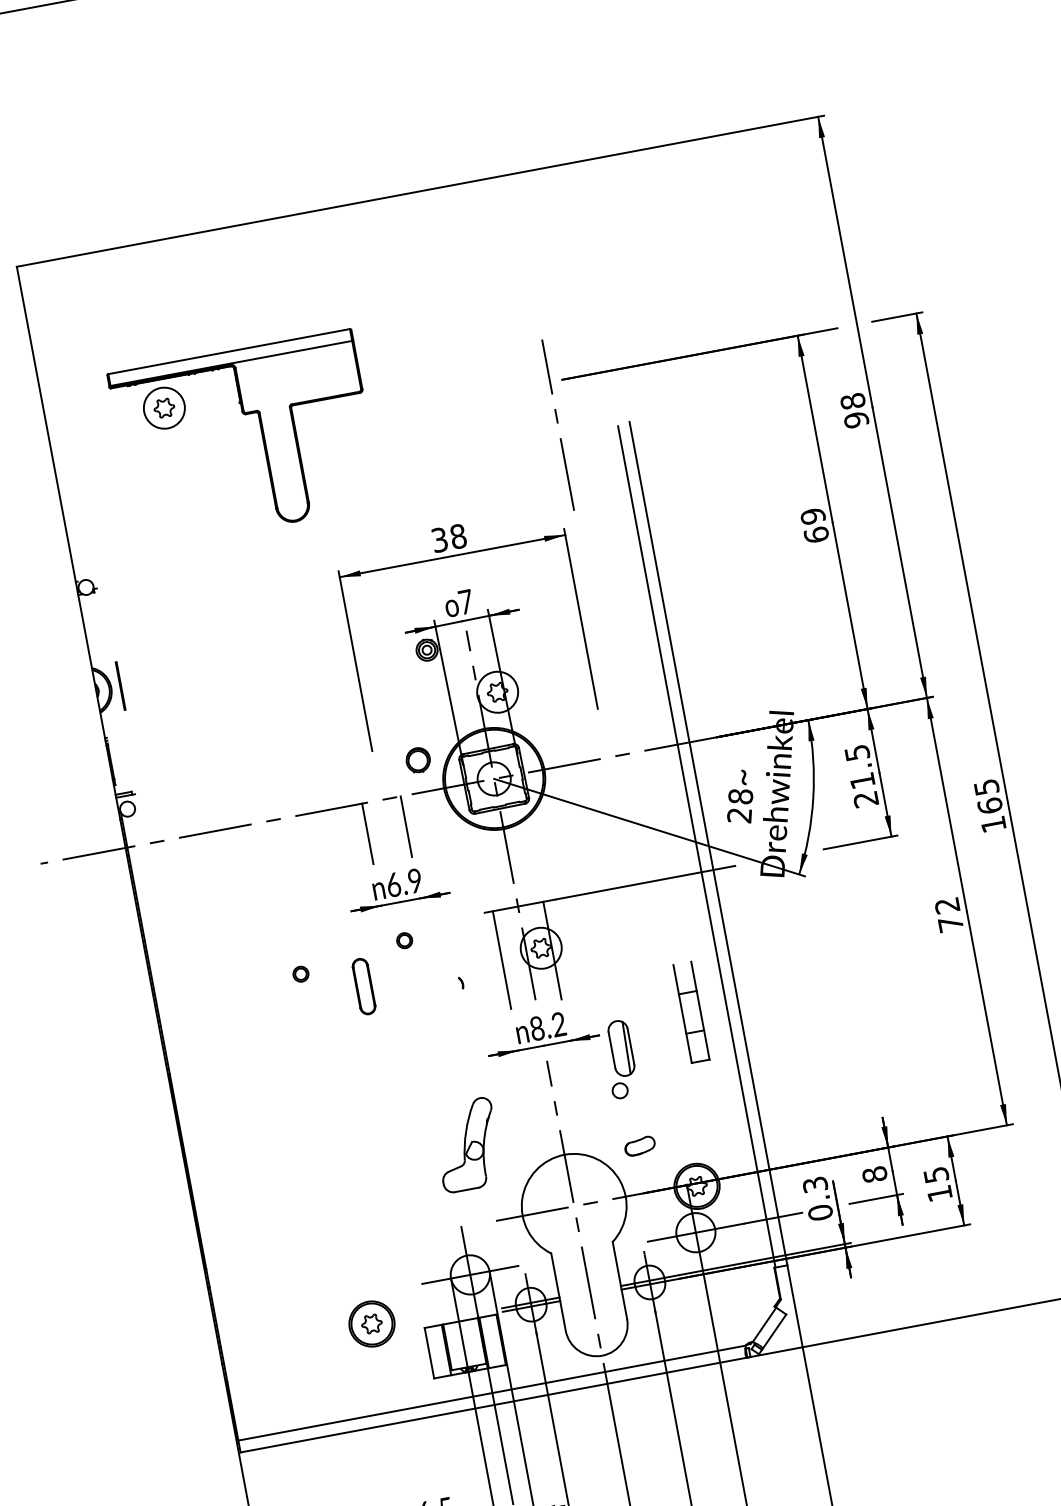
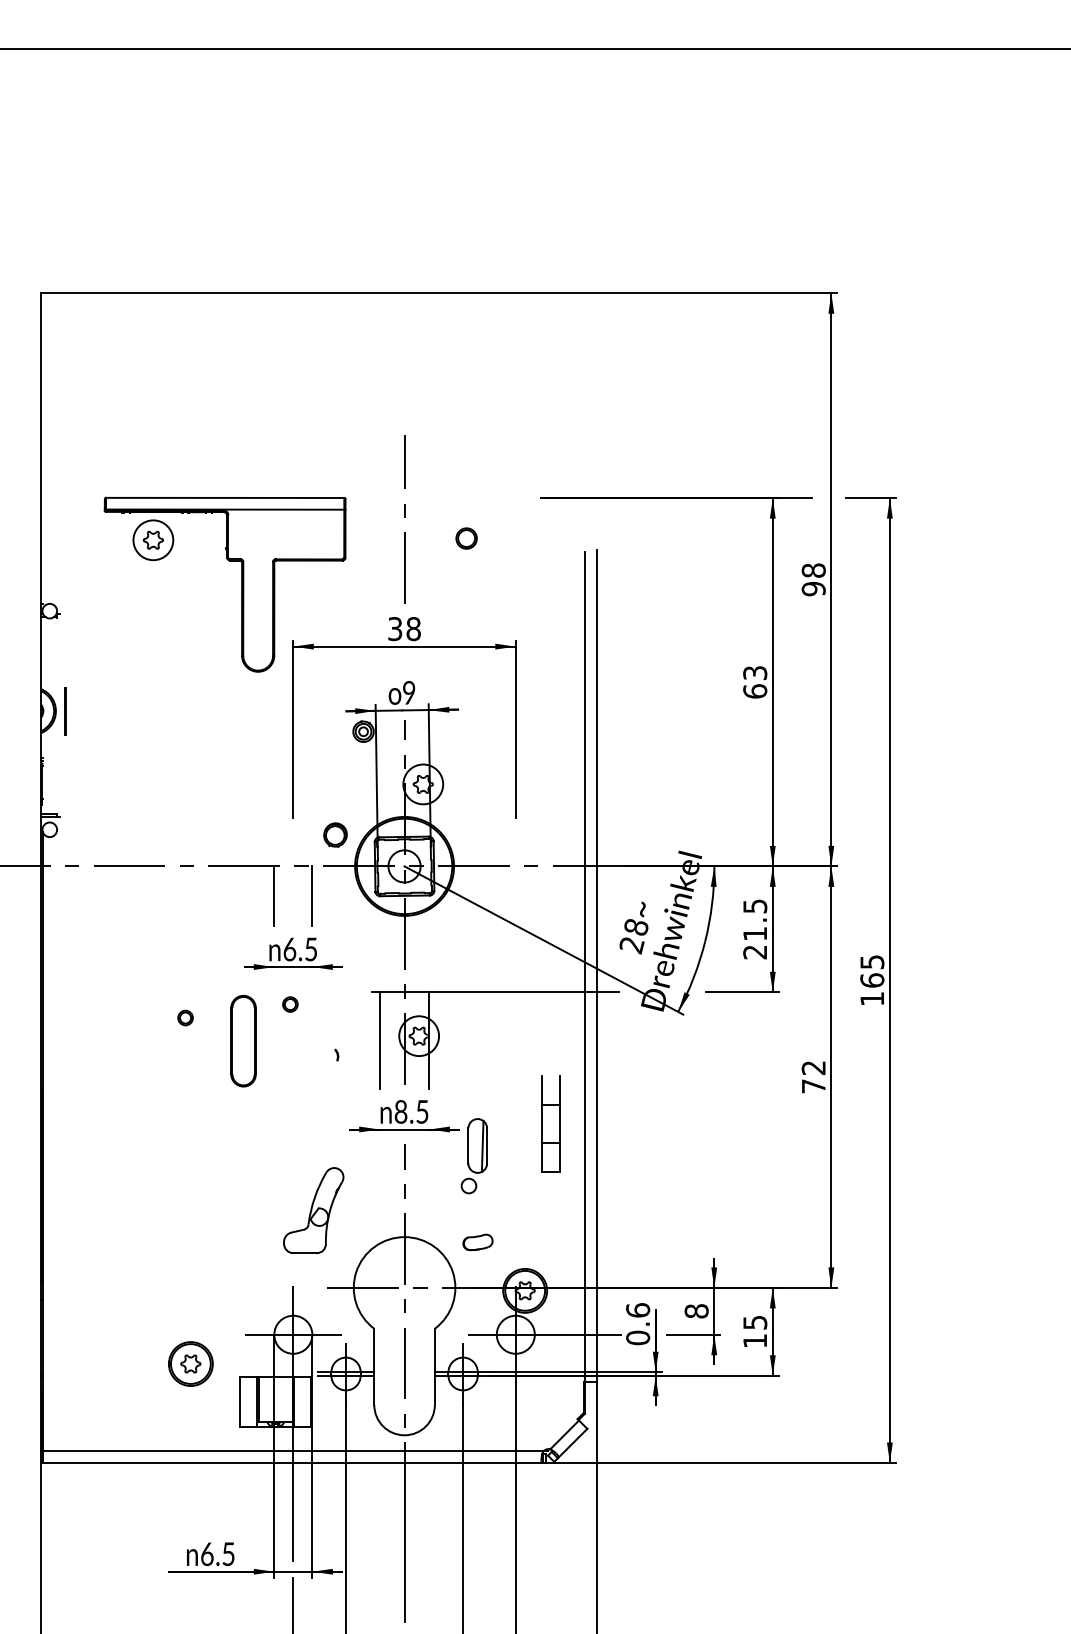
line: (557, 422) -> (404, 517), moved
part: (494, 434) -> (466, 538), added
part: (262, 436) -> (241, 584), moved
text: (813, 516) -> (755, 673), 69 -> 63
text: (466, 601) -> (409, 692), 7 -> 9
text: (415, 880) -> (311, 949), 6.9 -> 6.5
part: (363, 986) -> (243, 1040), size x1.67
text: (558, 1024) -> (422, 1111), 8.2 -> 8.5
text: (815, 1184) -> (638, 1310), 0.3 -> 0.6

